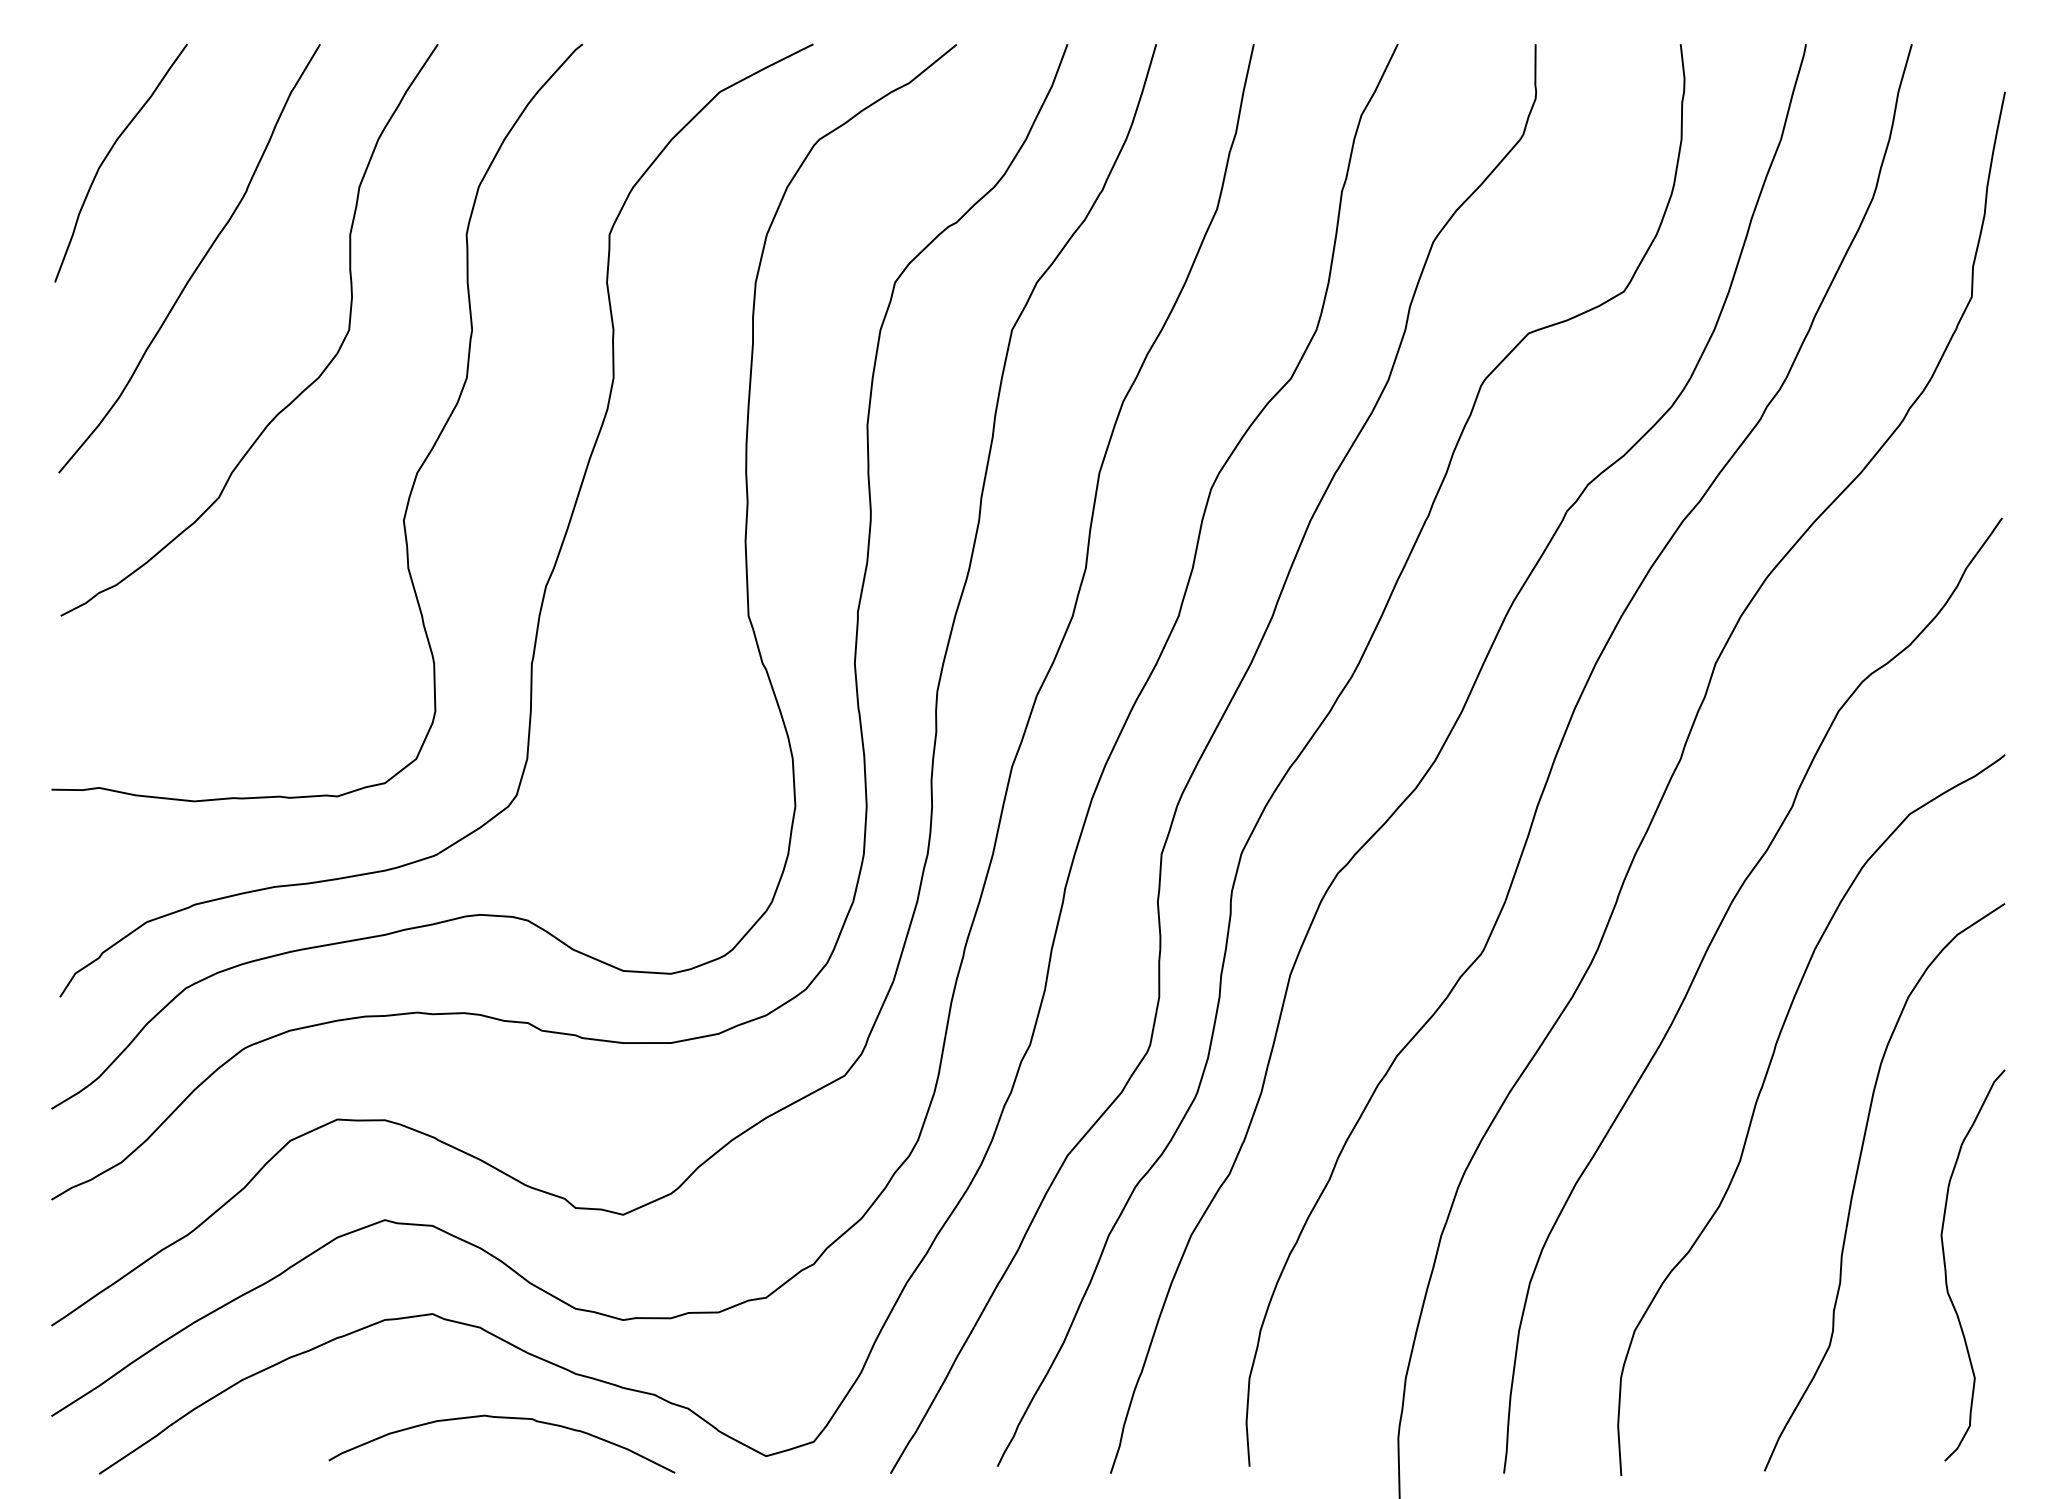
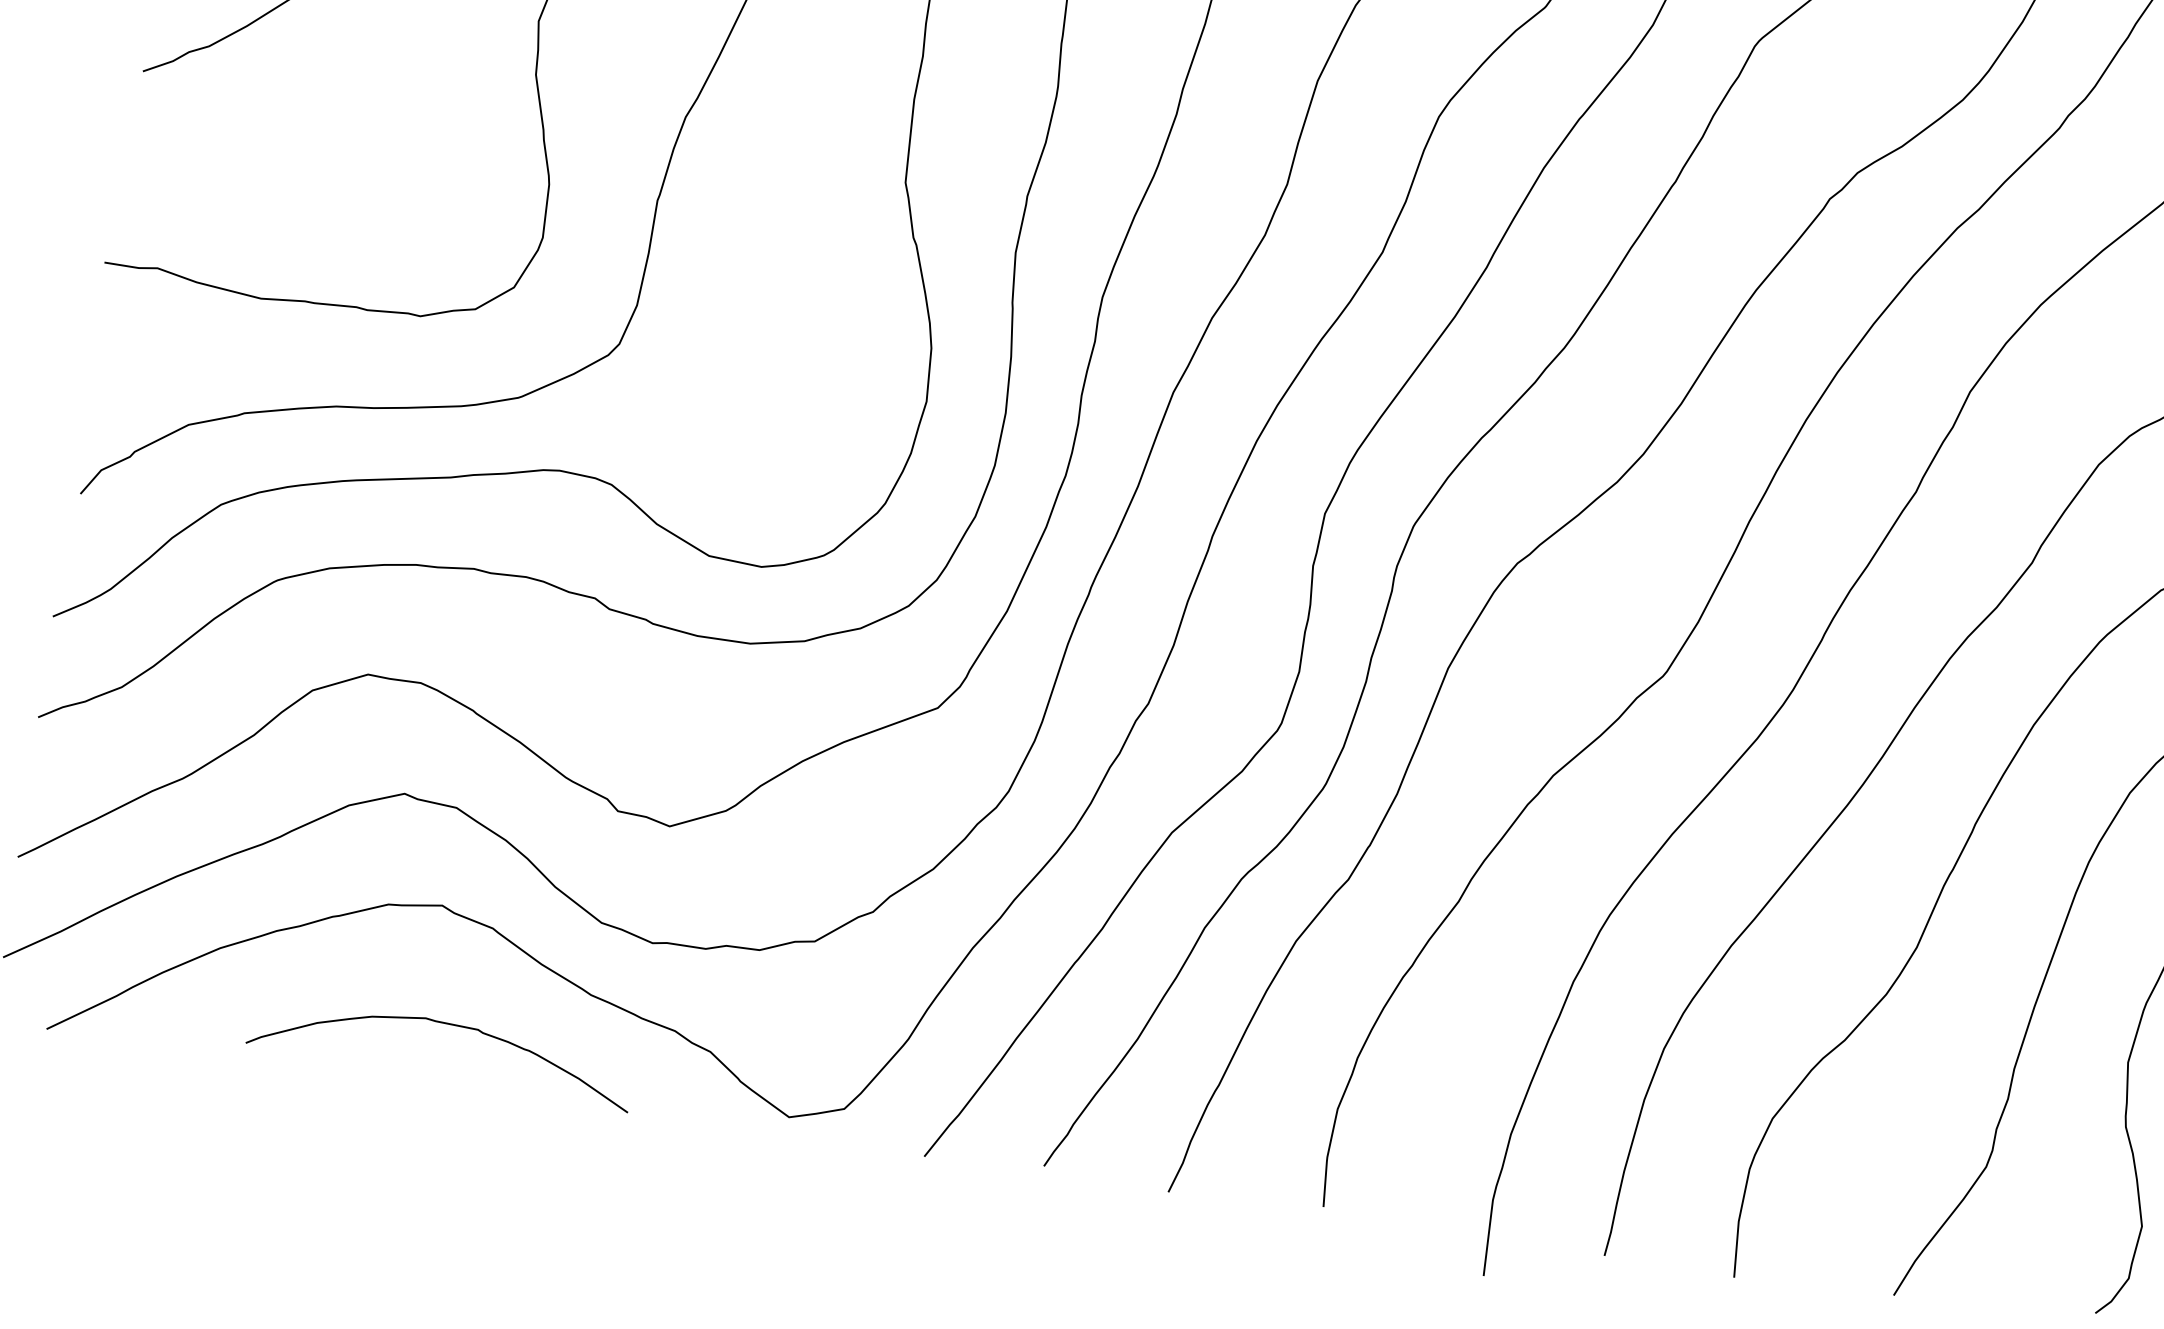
curve: (501, 1418) -> (444, 1024), moved

